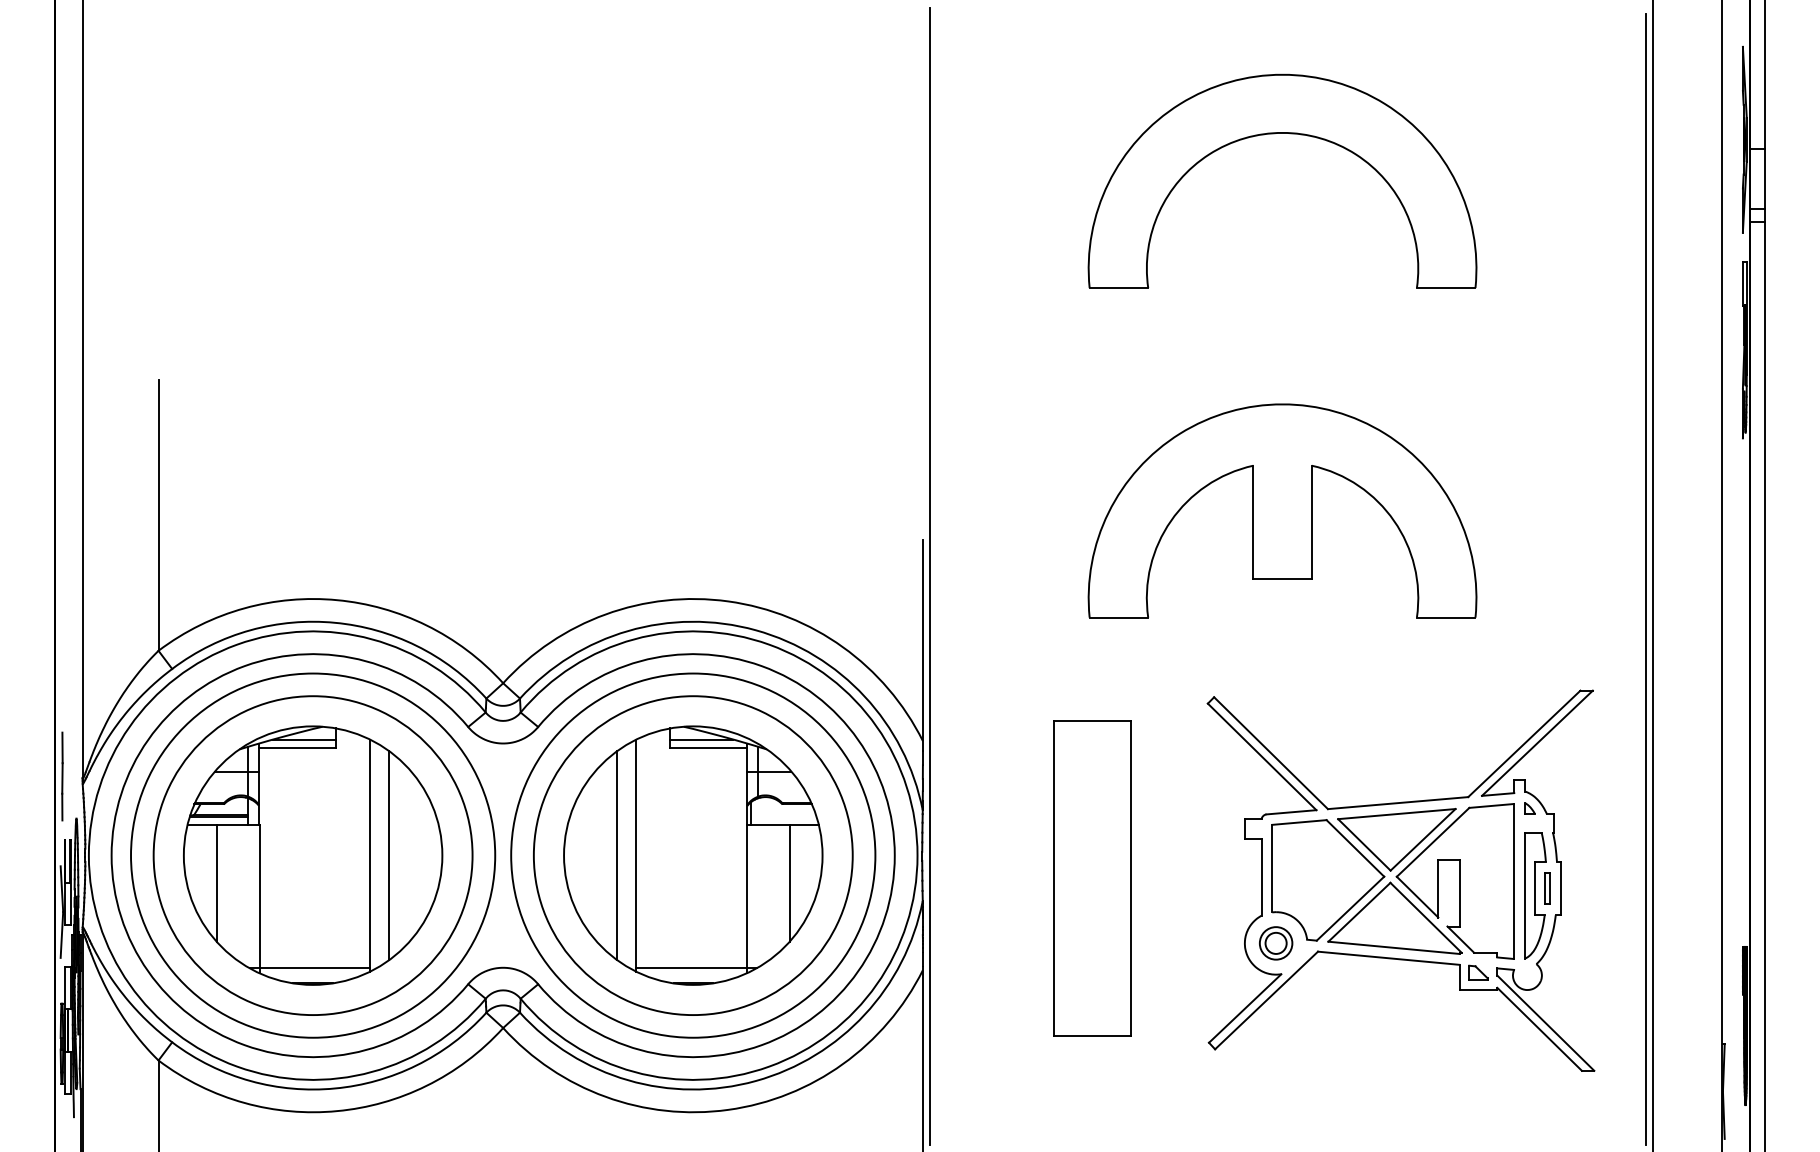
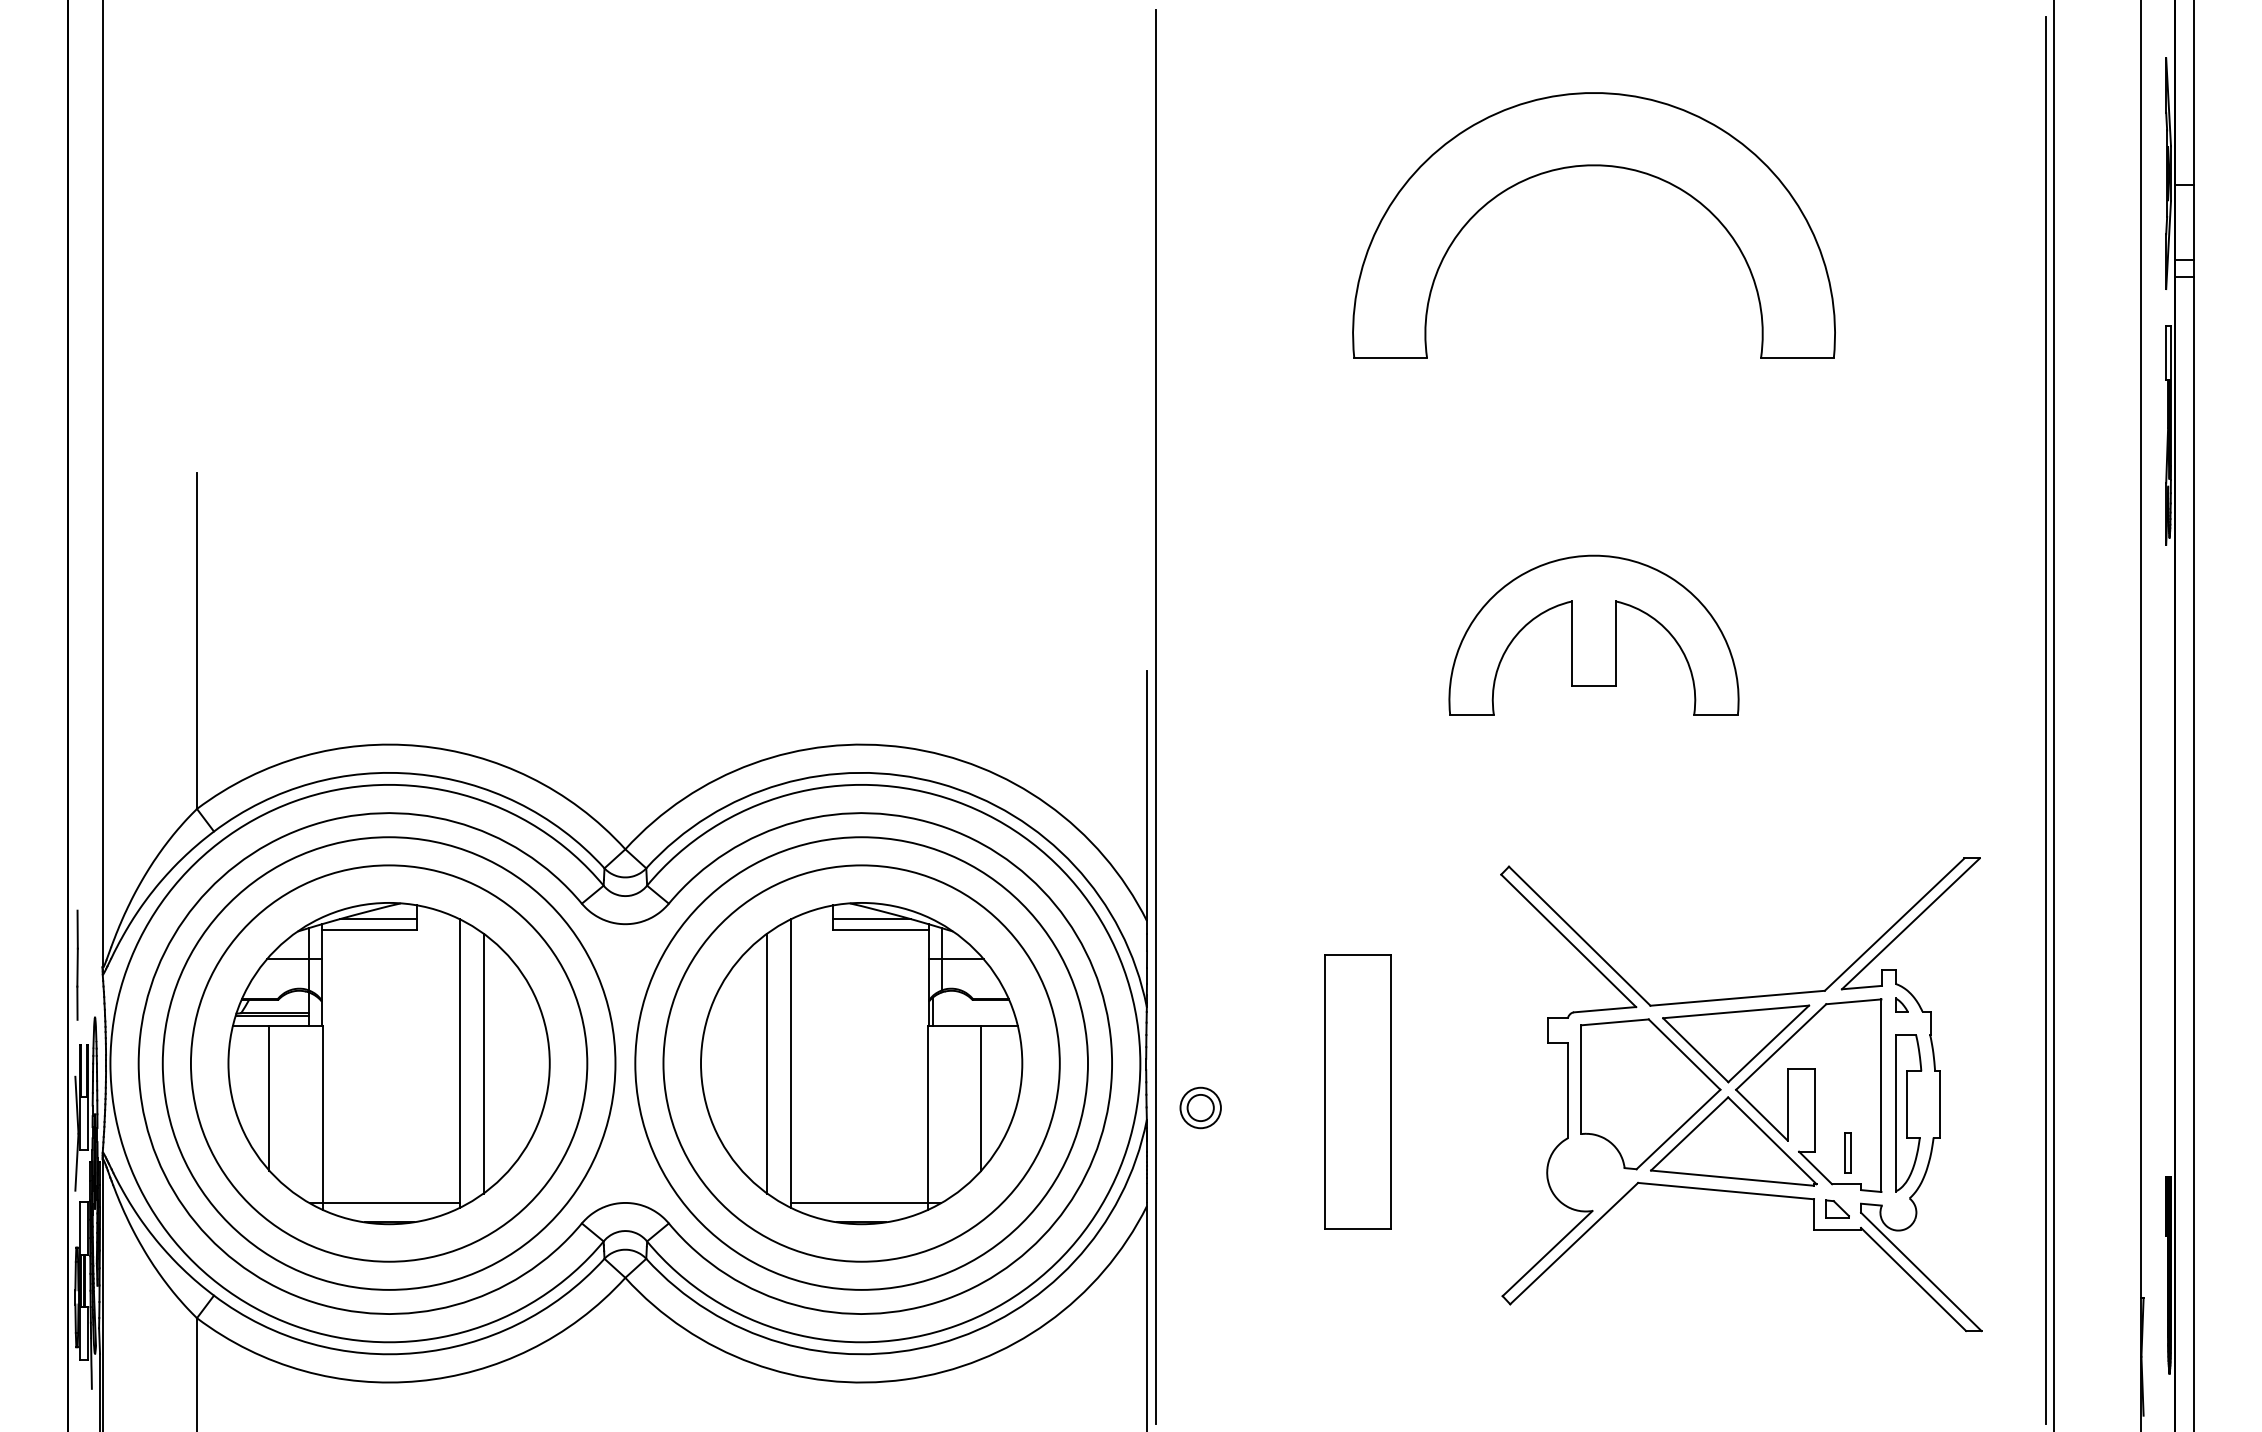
part: (1282, 510) -> (1593, 634), size x0.6
part: (1092, 878) -> (1357, 1091), size x0.7
part: (1547, 888) -> (1847, 1152), moved
part: (1276, 943) -> (1201, 1108), moved

